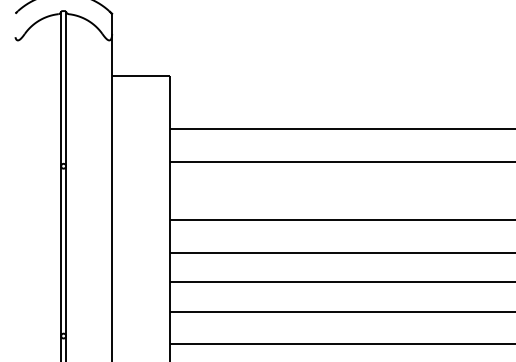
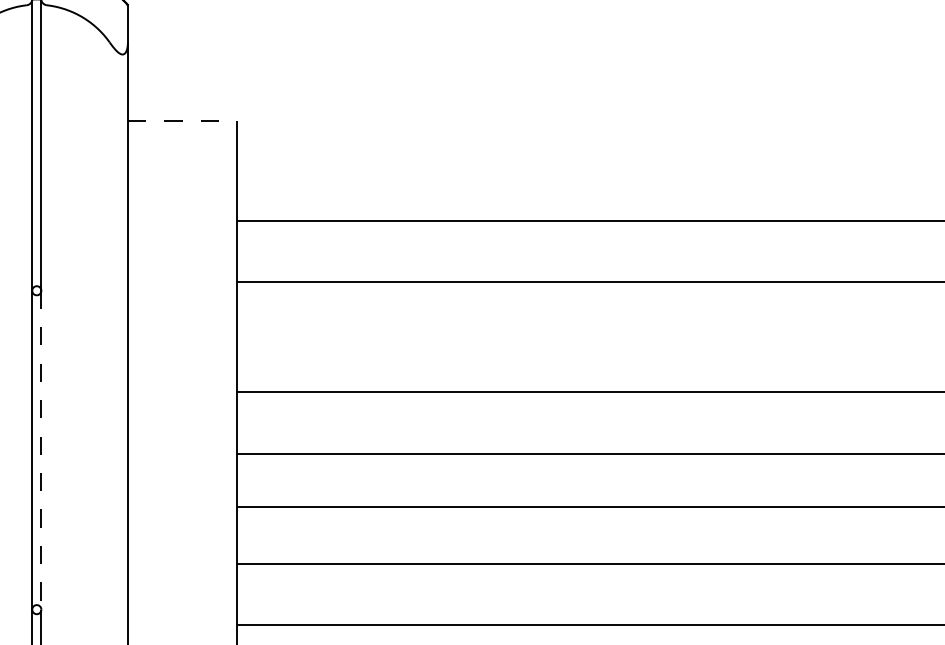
line: (141, 75) -> (183, 120), solid -> dashed
line: (66, 251) -> (42, 450), solid -> dashed

